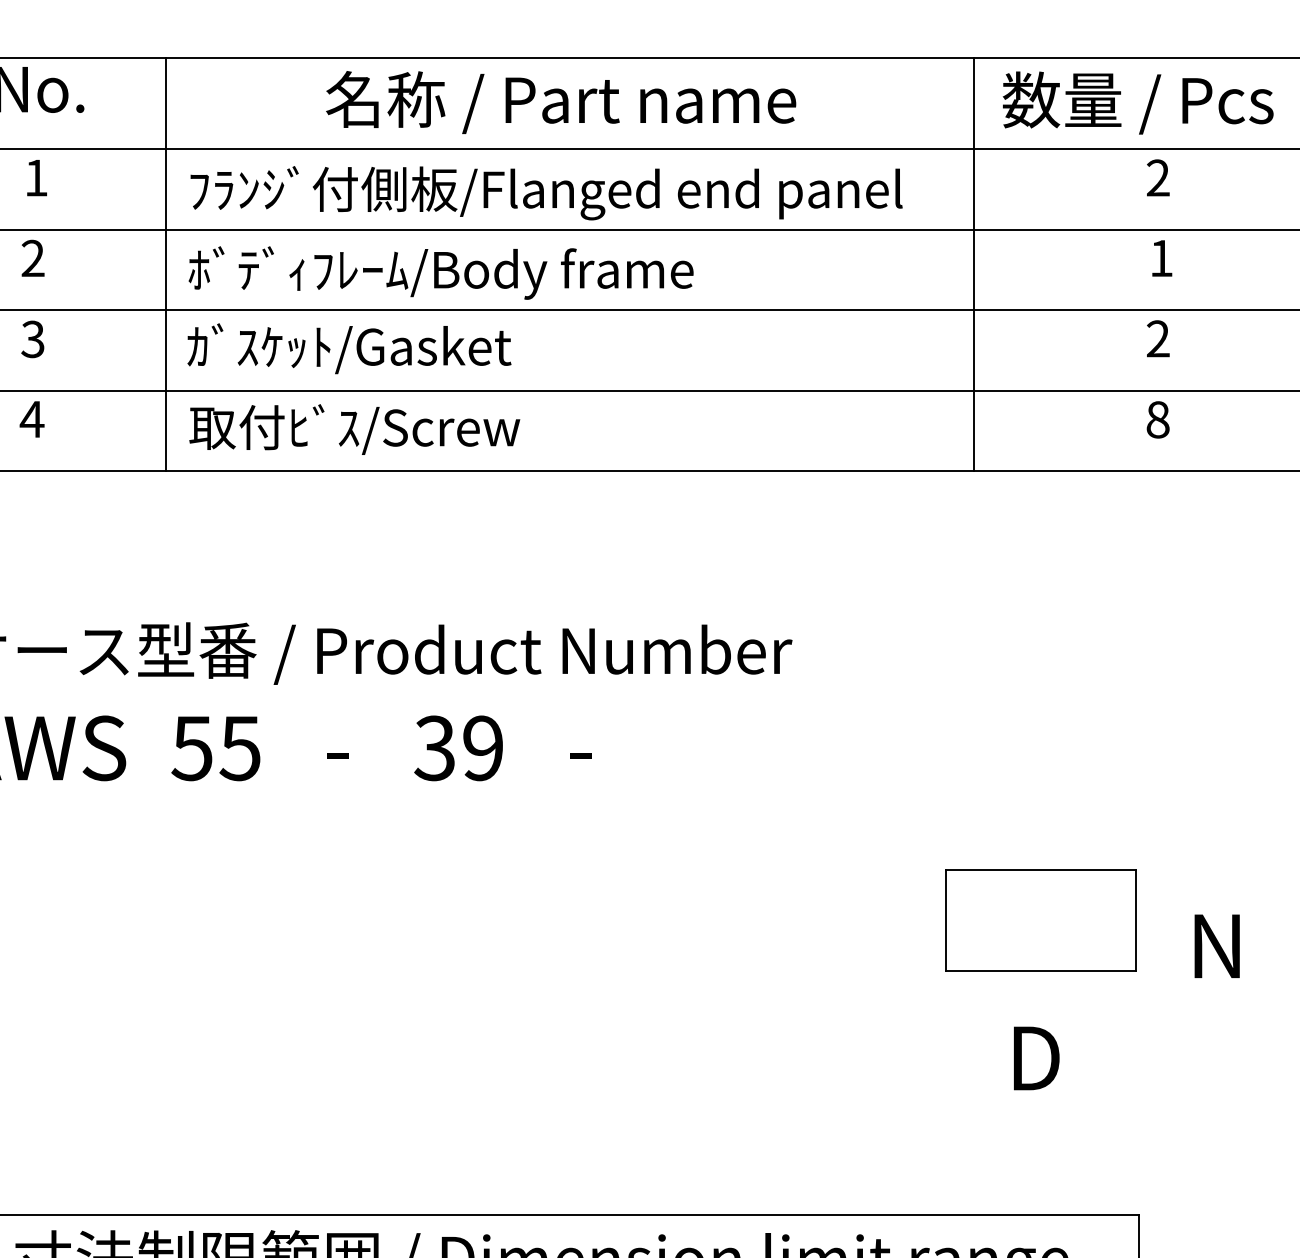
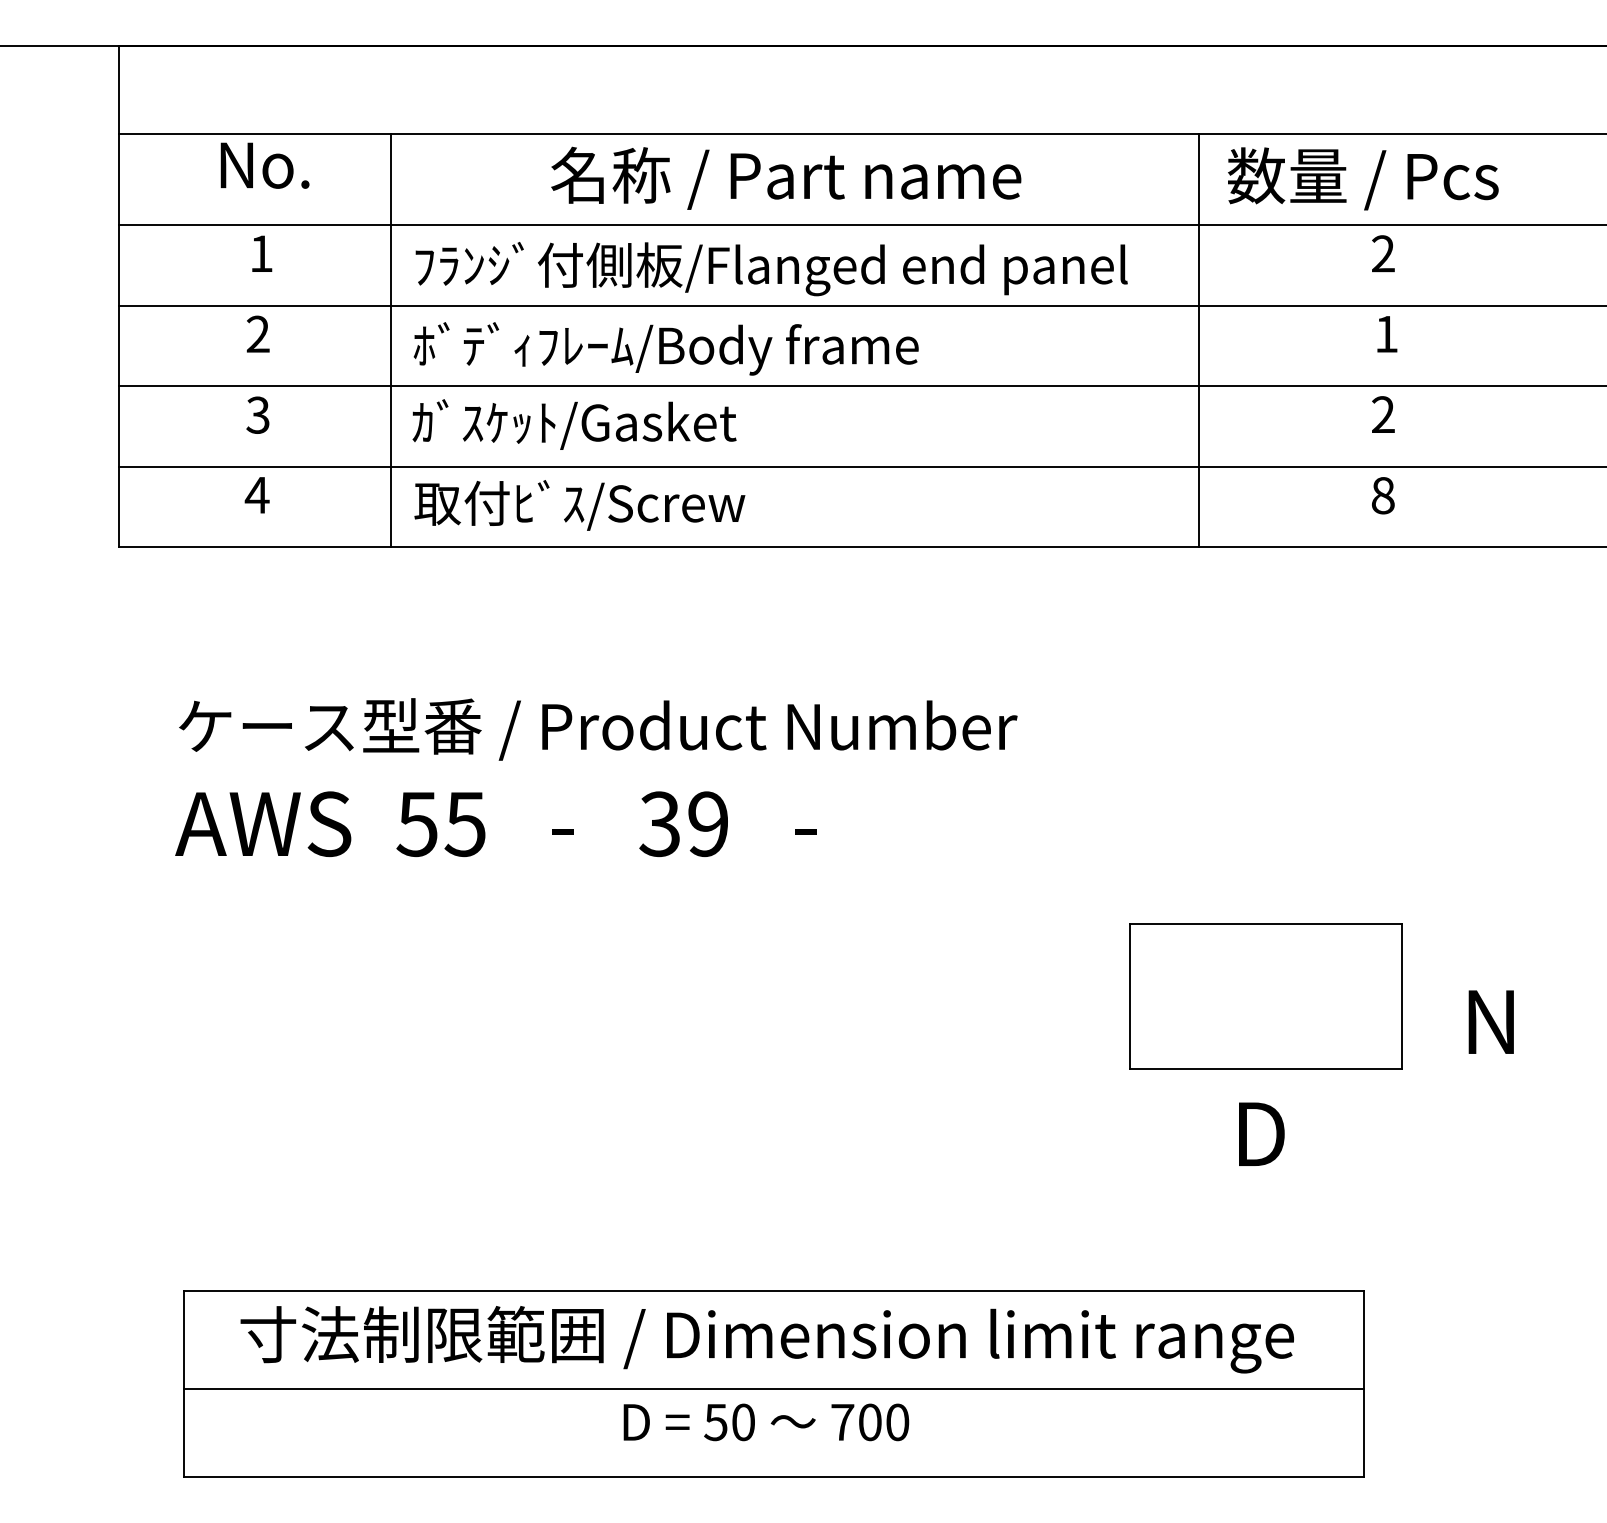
part: (1040, 920) -> (1265, 996), size x1.43
text: (1216, 945) -> (1490, 1021), moved

